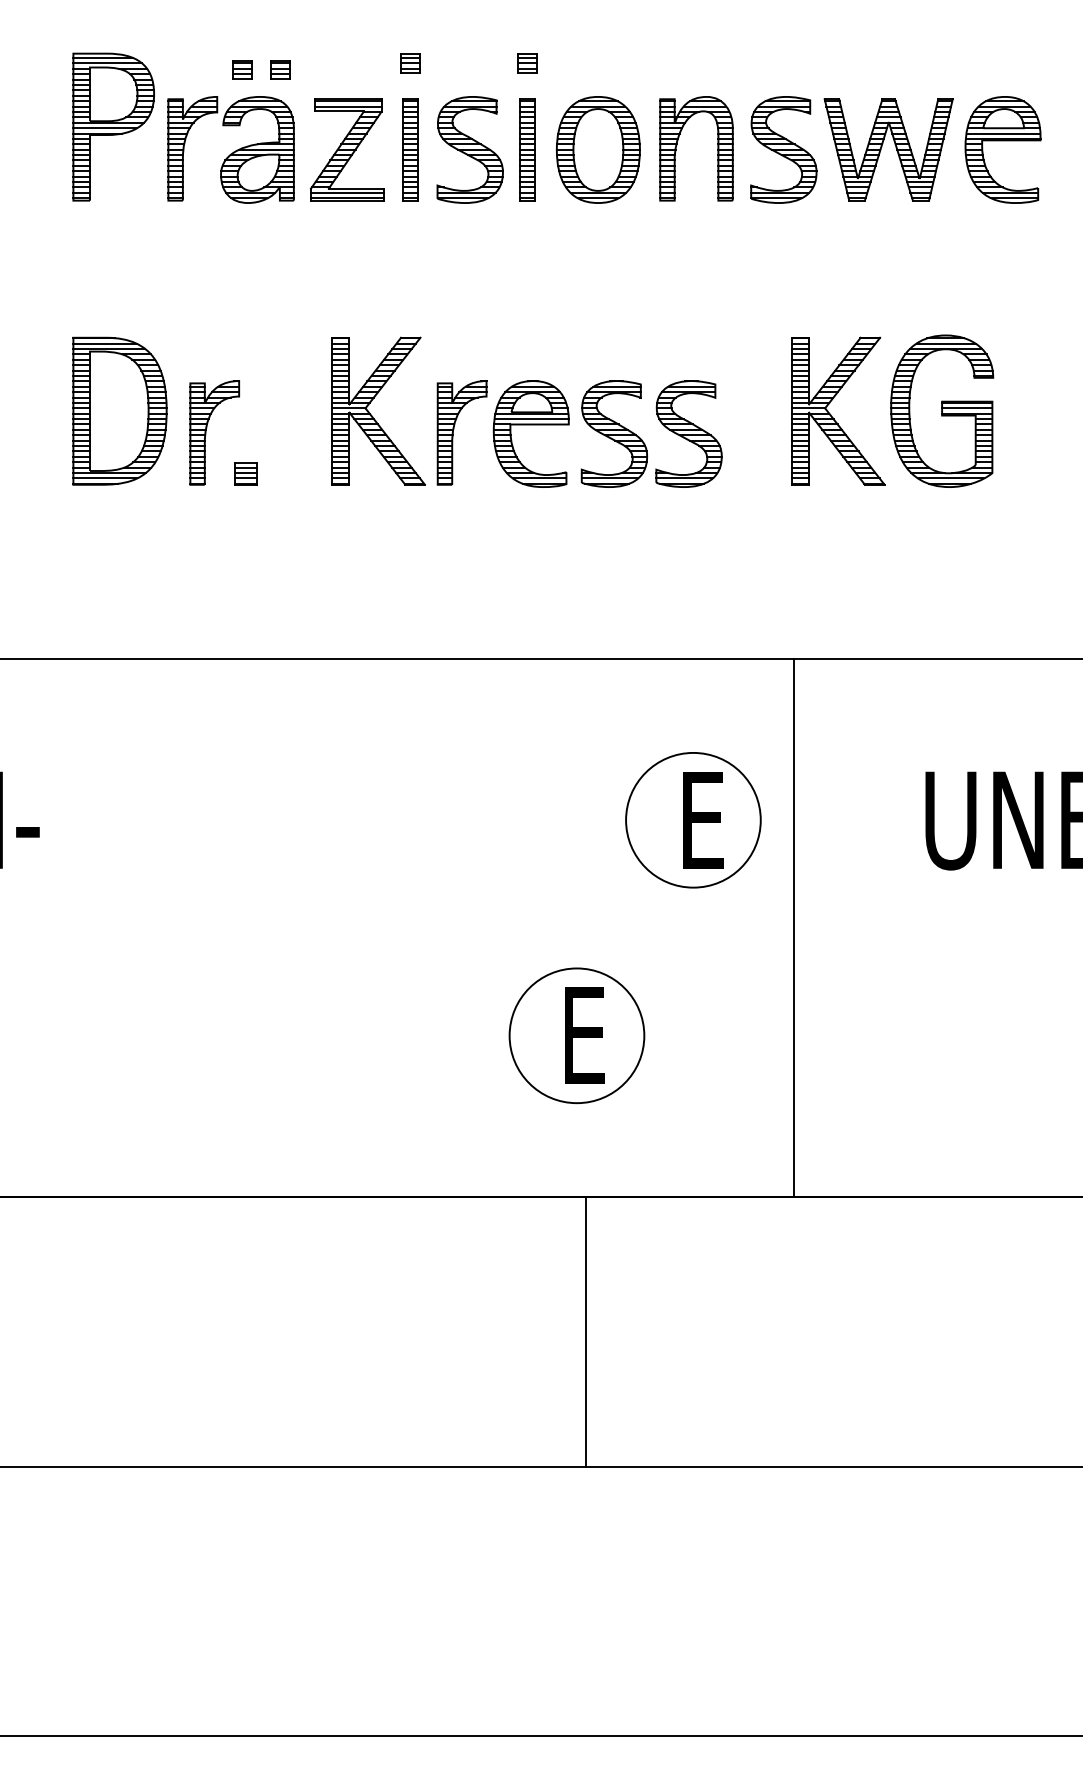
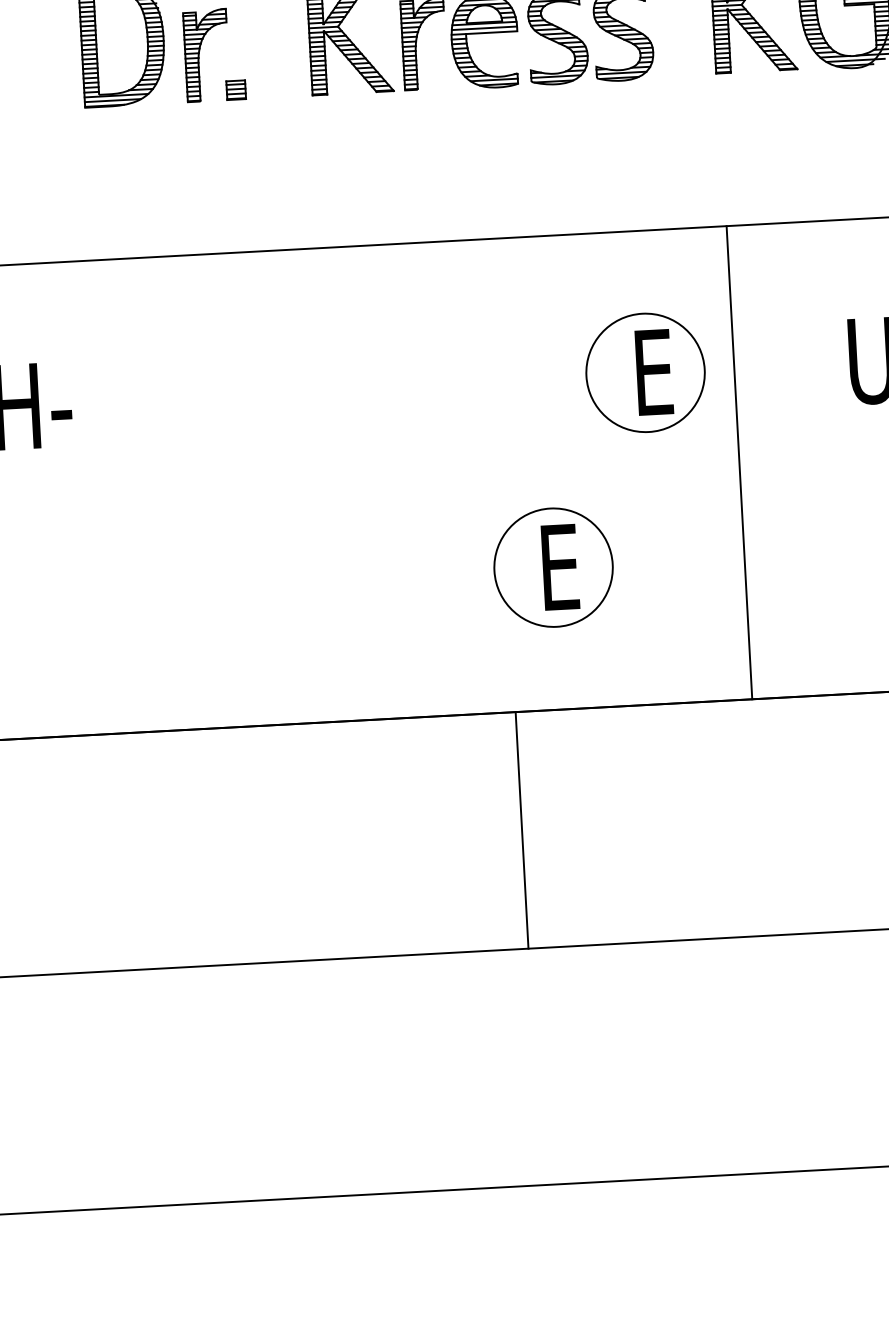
line: (586, 1331) -> (522, 829), moved

